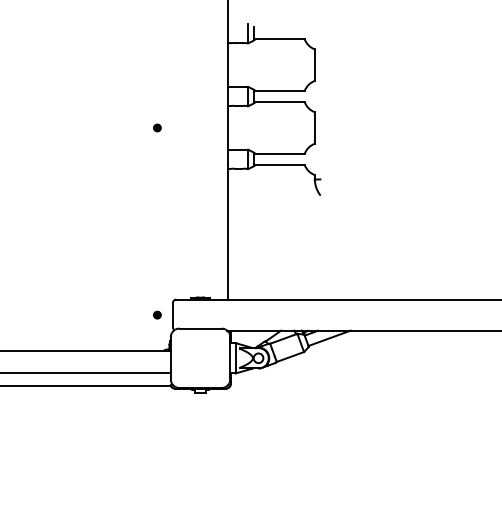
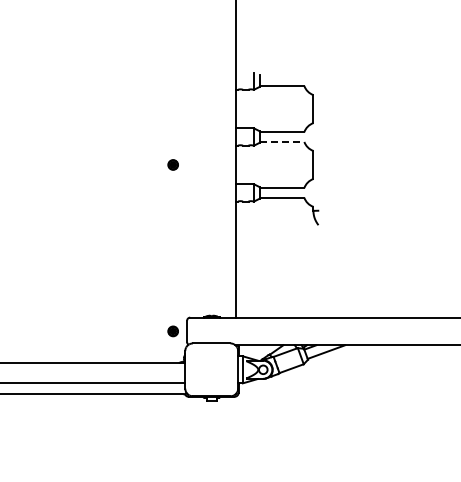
line: (280, 101) -> (282, 141), solid -> dashed
part: (157, 127) -> (173, 164), size x1.6
part: (157, 315) -> (173, 331), size x1.6

